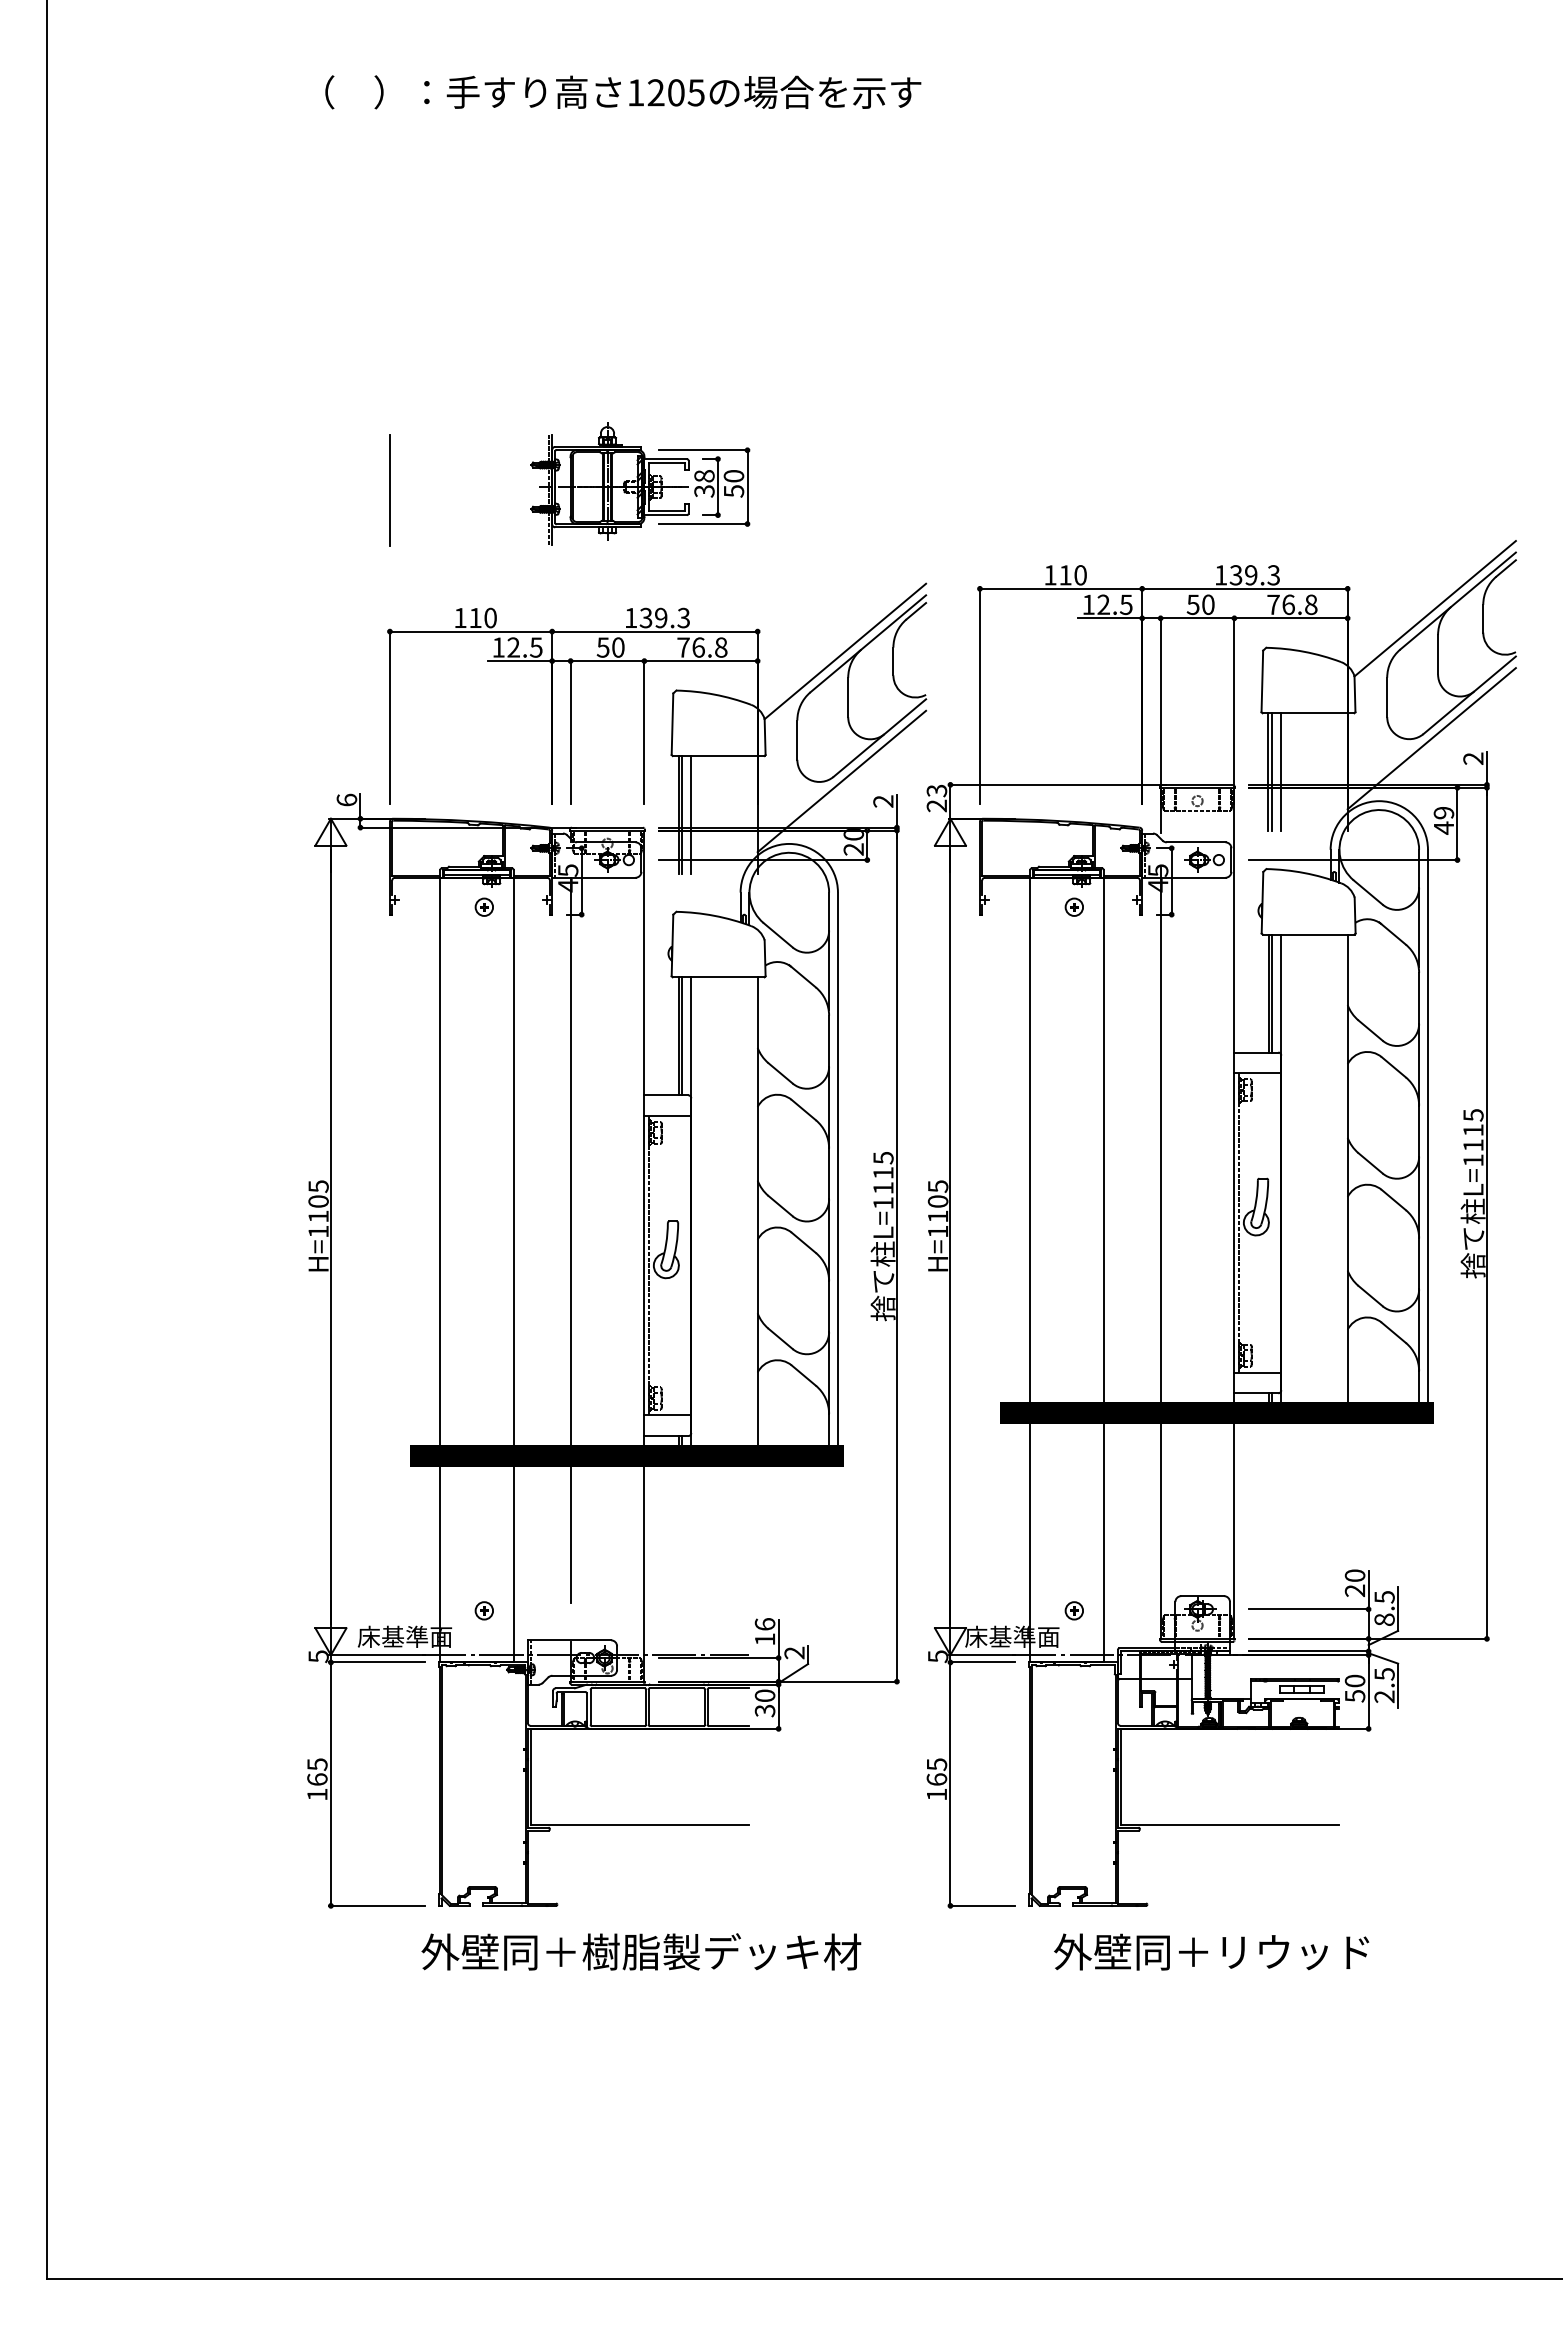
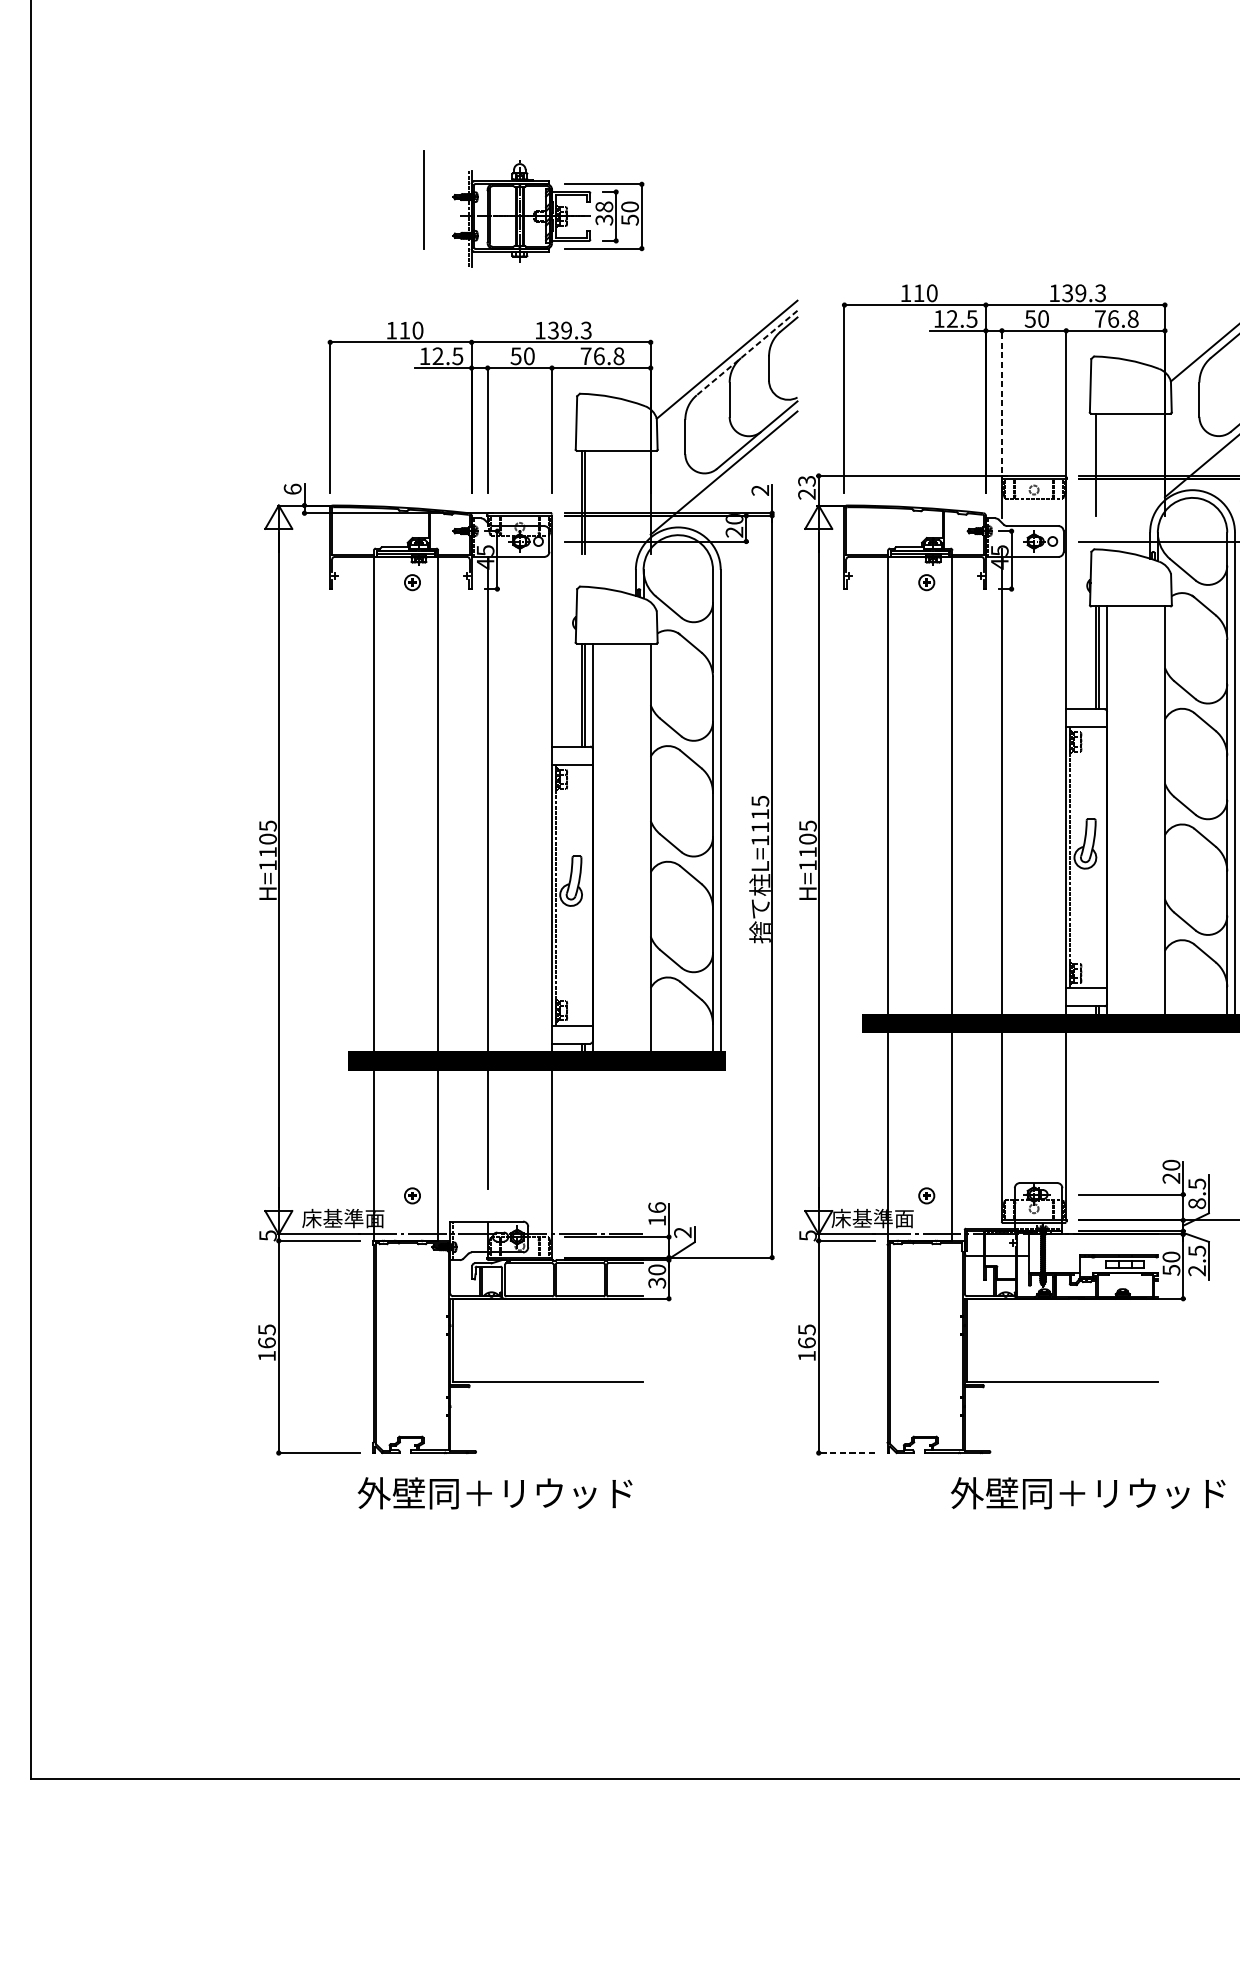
line: (389, 490) -> (423, 200), moved
line: (867, 644) -> (746, 353), solid -> dashed
line: (1160, 710) -> (1001, 411), solid -> dashed
line: (1271, 772) -> (1098, 465), removed
line: (1281, 772) -> (1107, 465), removed
line: (691, 815) -> (593, 502), removed
line: (981, 1905) -> (845, 1452), solid -> dashed
text: (721, 1951) -> (619, 1492), 外壁同＋樹脂製デッキ材 -> 外壁同＋リウッド
text: (1211, 1951) -> (1088, 1492), moved

